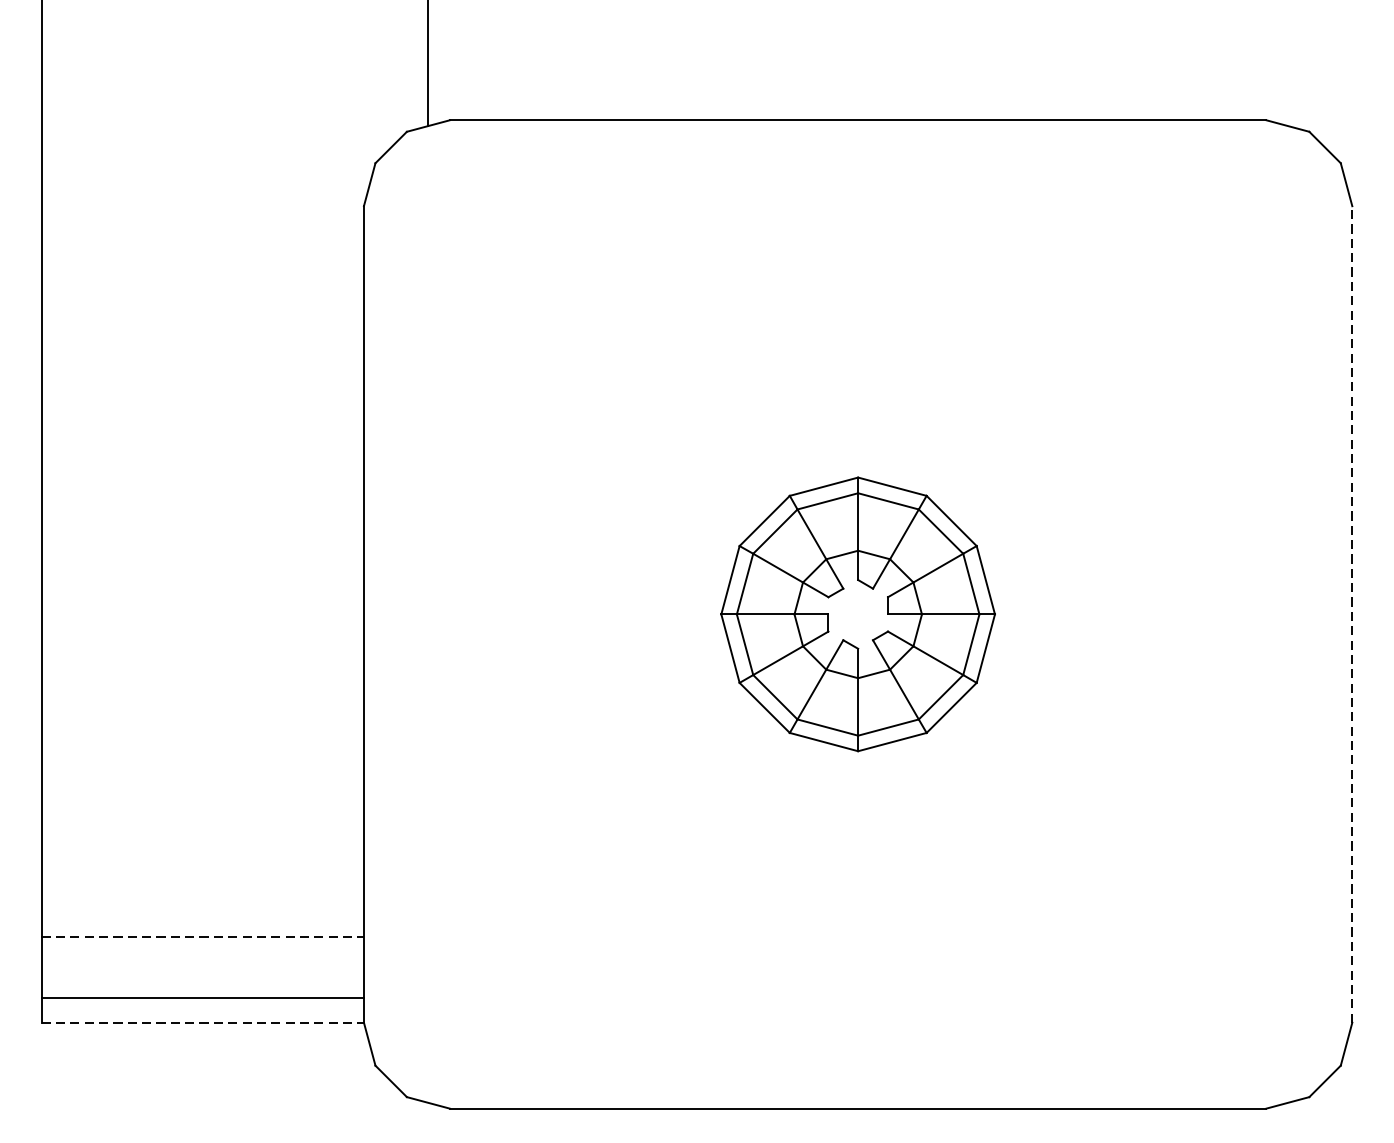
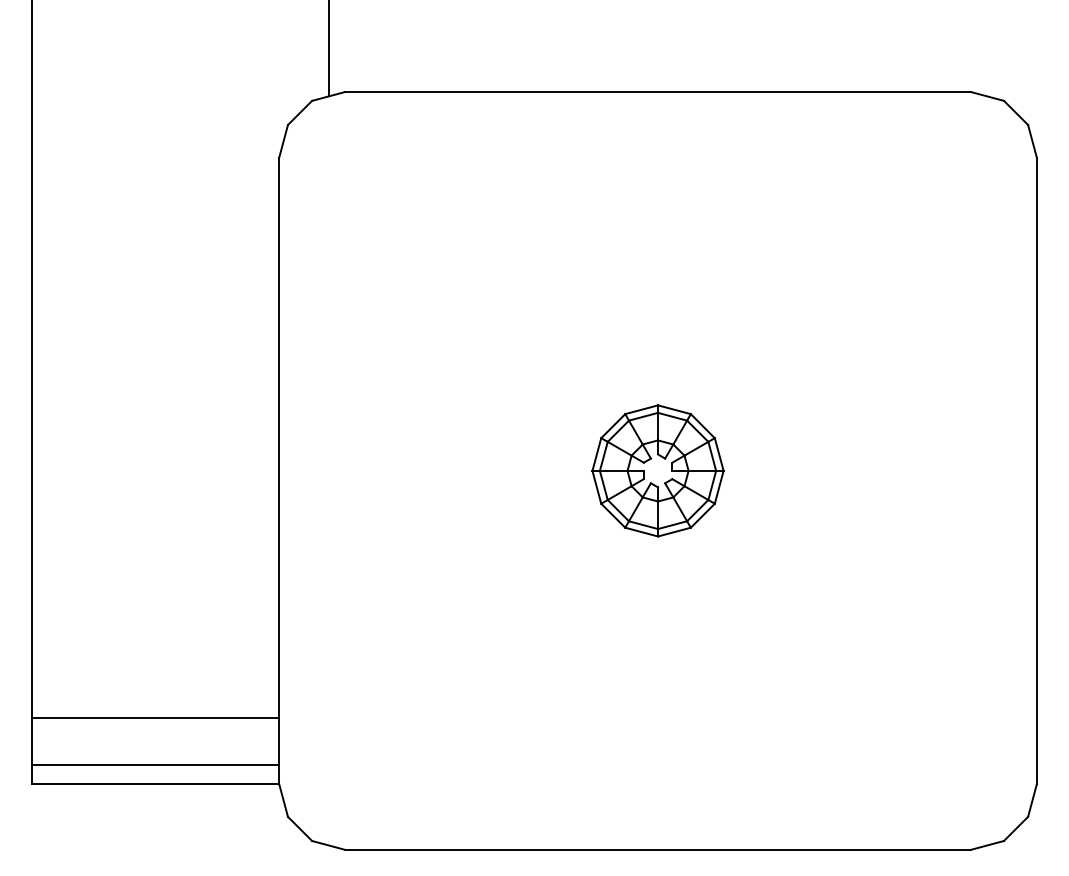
part: (857, 613) -> (657, 470), size x0.62
line: (1351, 613) -> (1036, 470), dashed -> solid
line: (202, 937) -> (155, 718), dashed -> solid
line: (202, 1022) -> (155, 783), dashed -> solid

